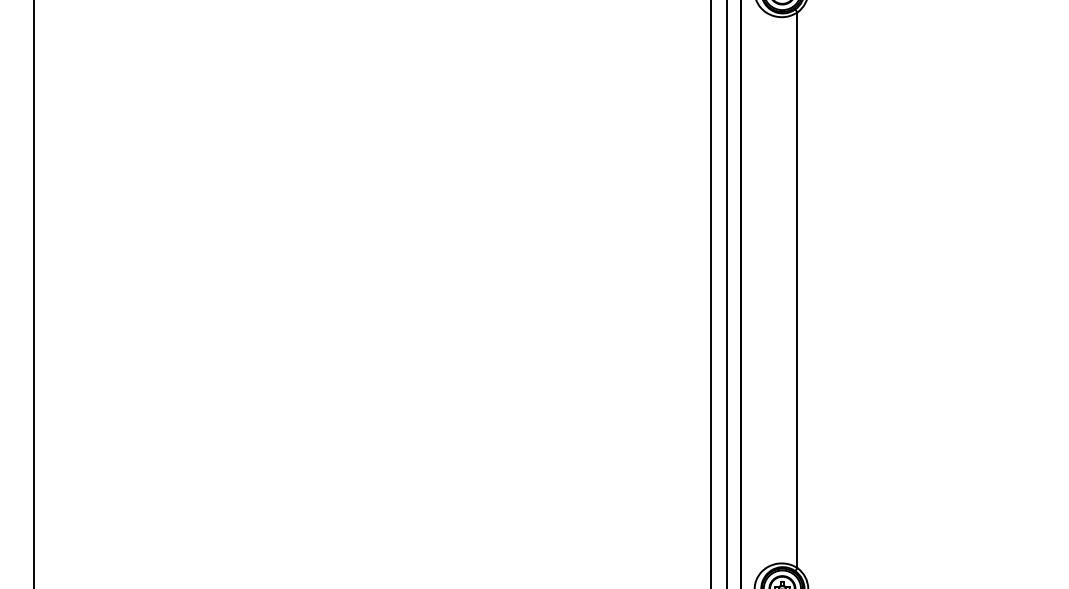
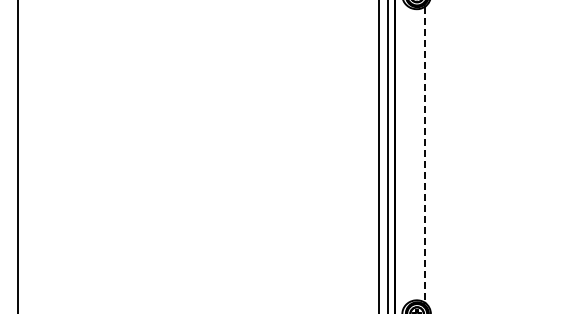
line: (798, 291) -> (425, 155), solid -> dashed

